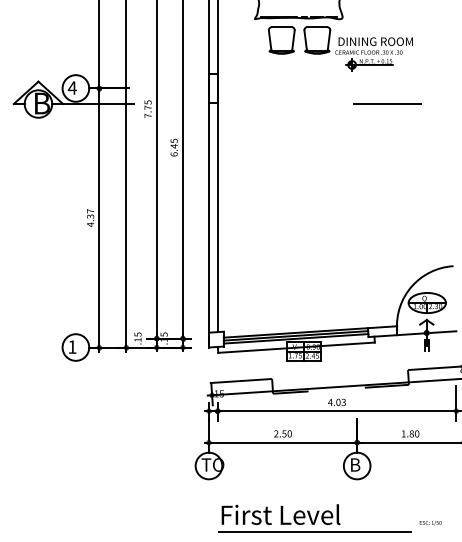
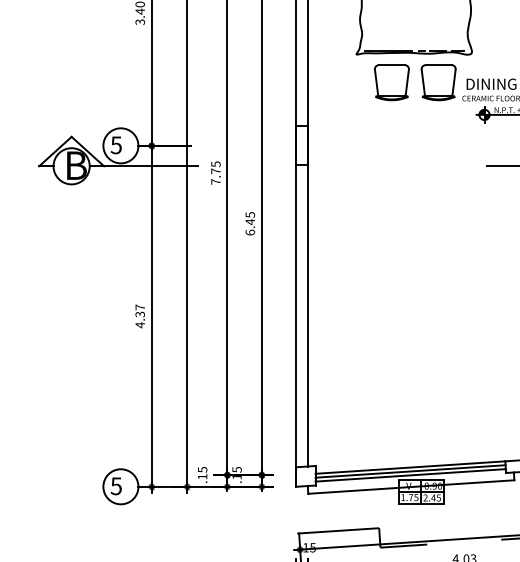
text: (71, 87) -> (115, 144), 4 -> 5
text: (72, 346) -> (116, 485), 1 -> 5

